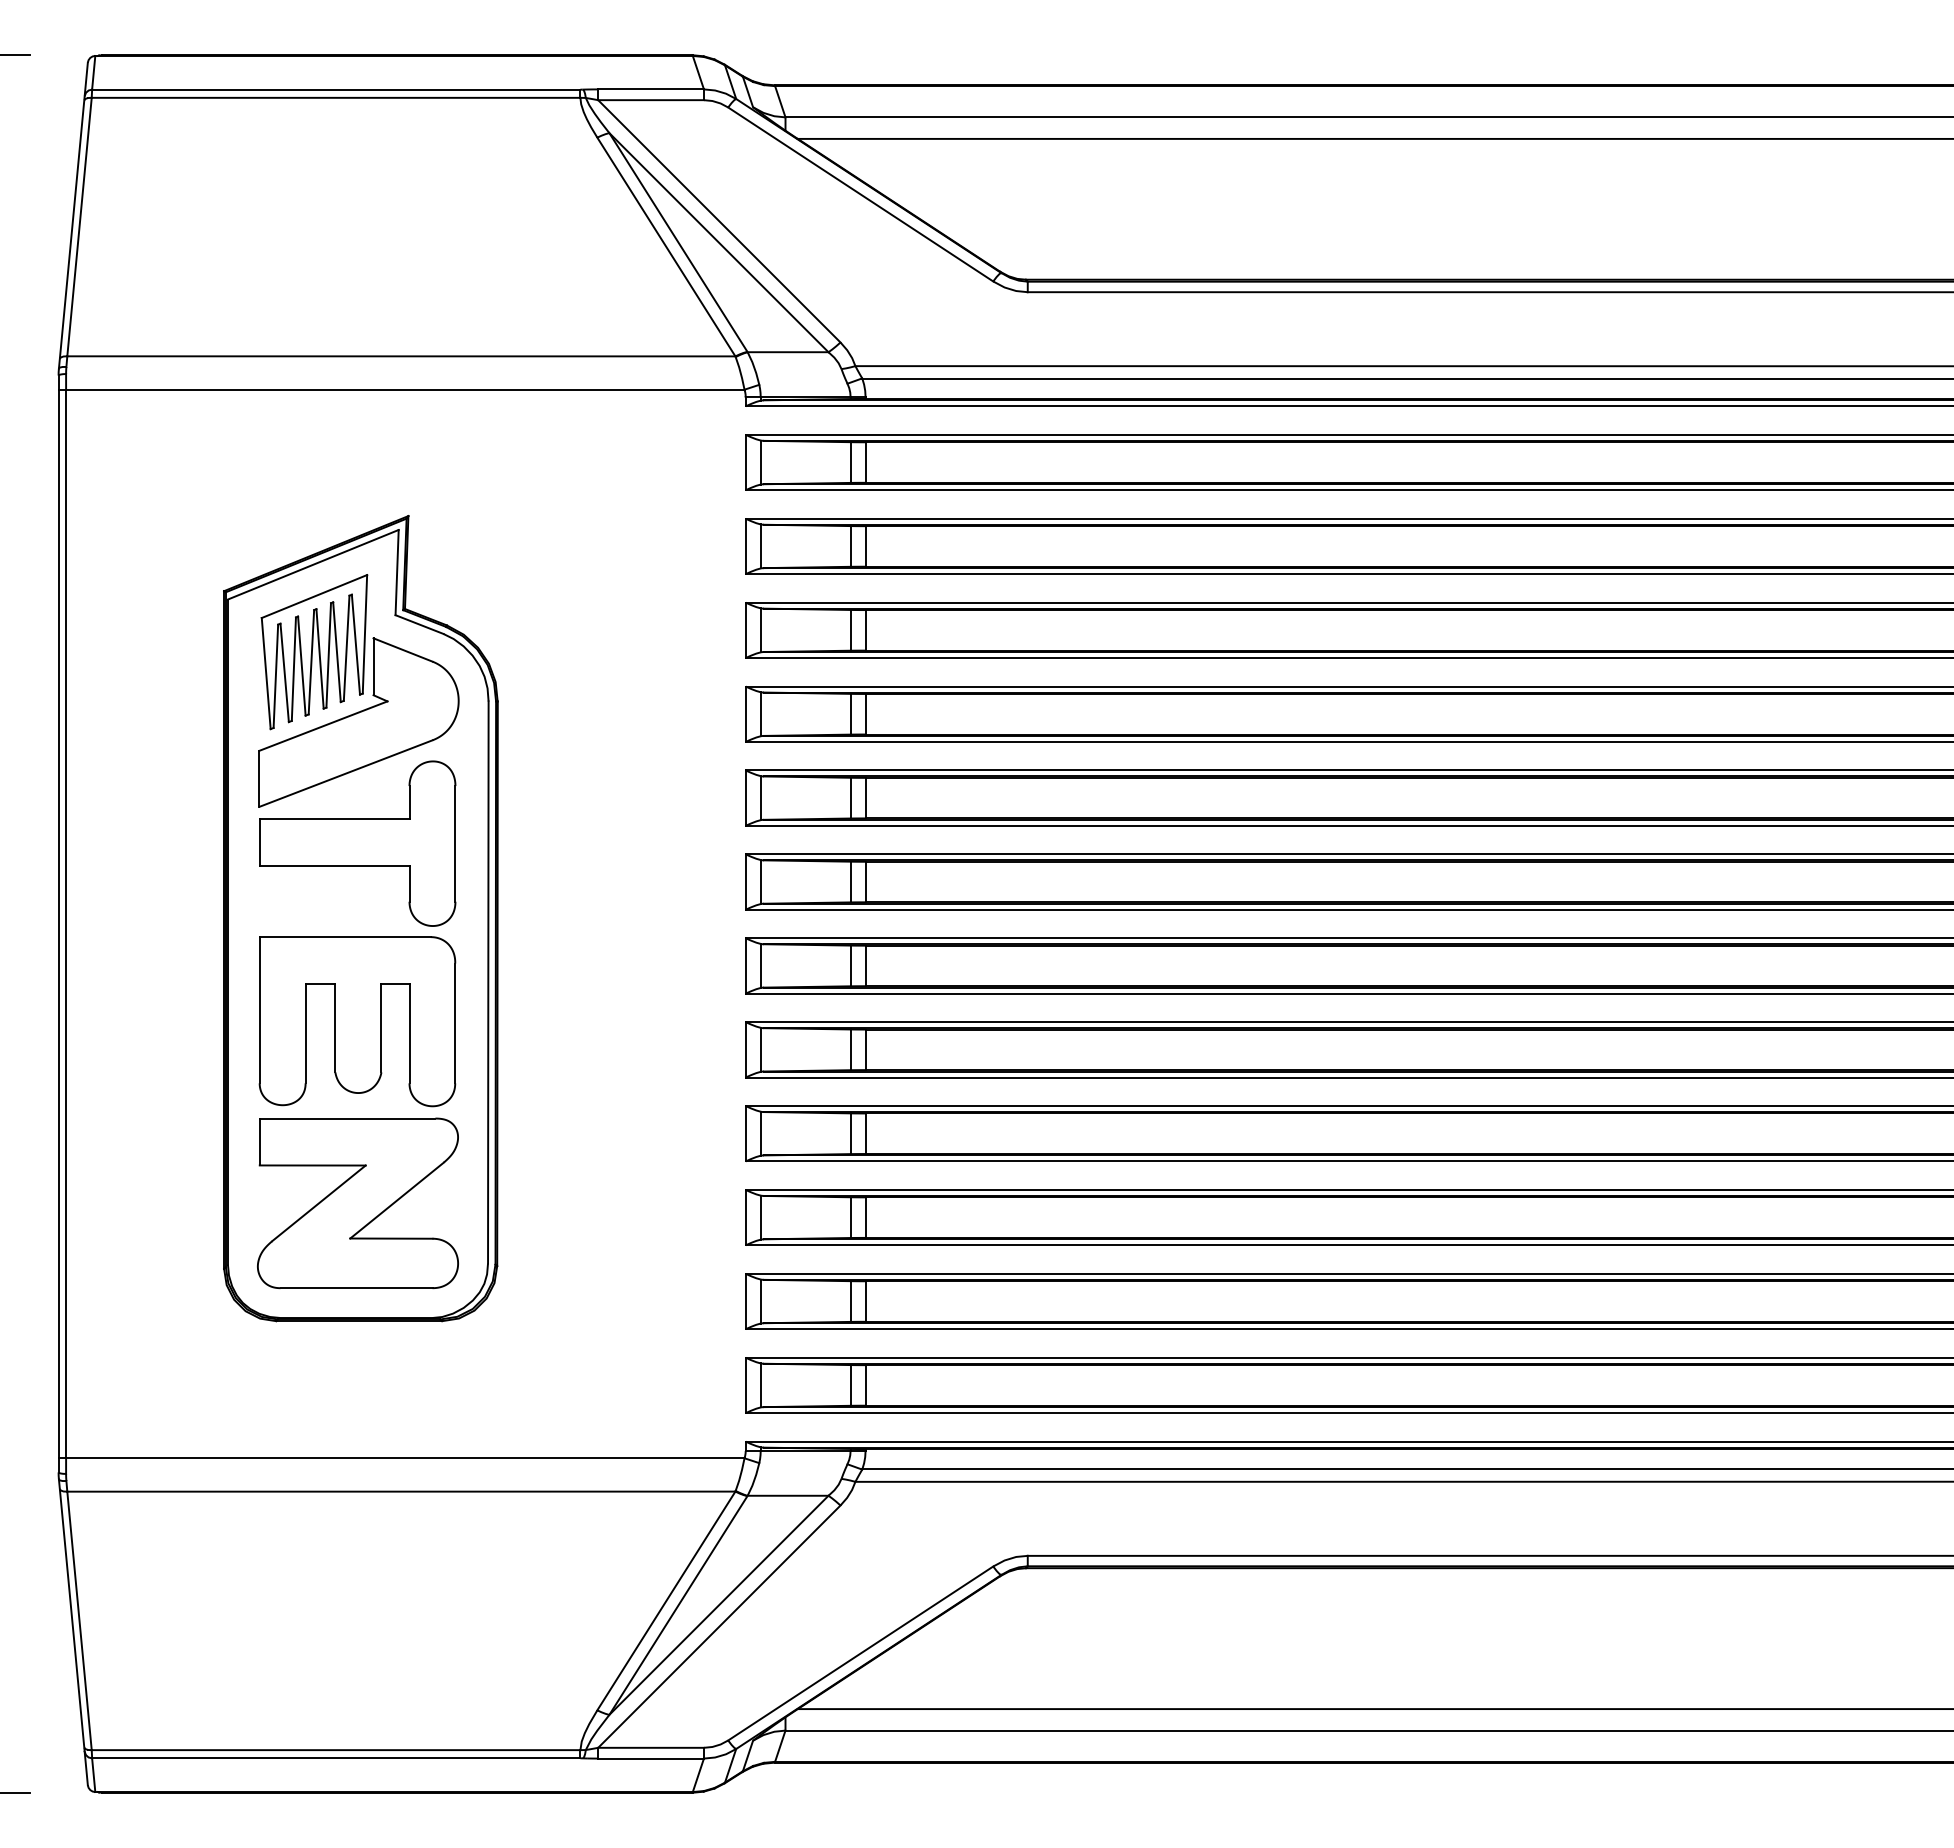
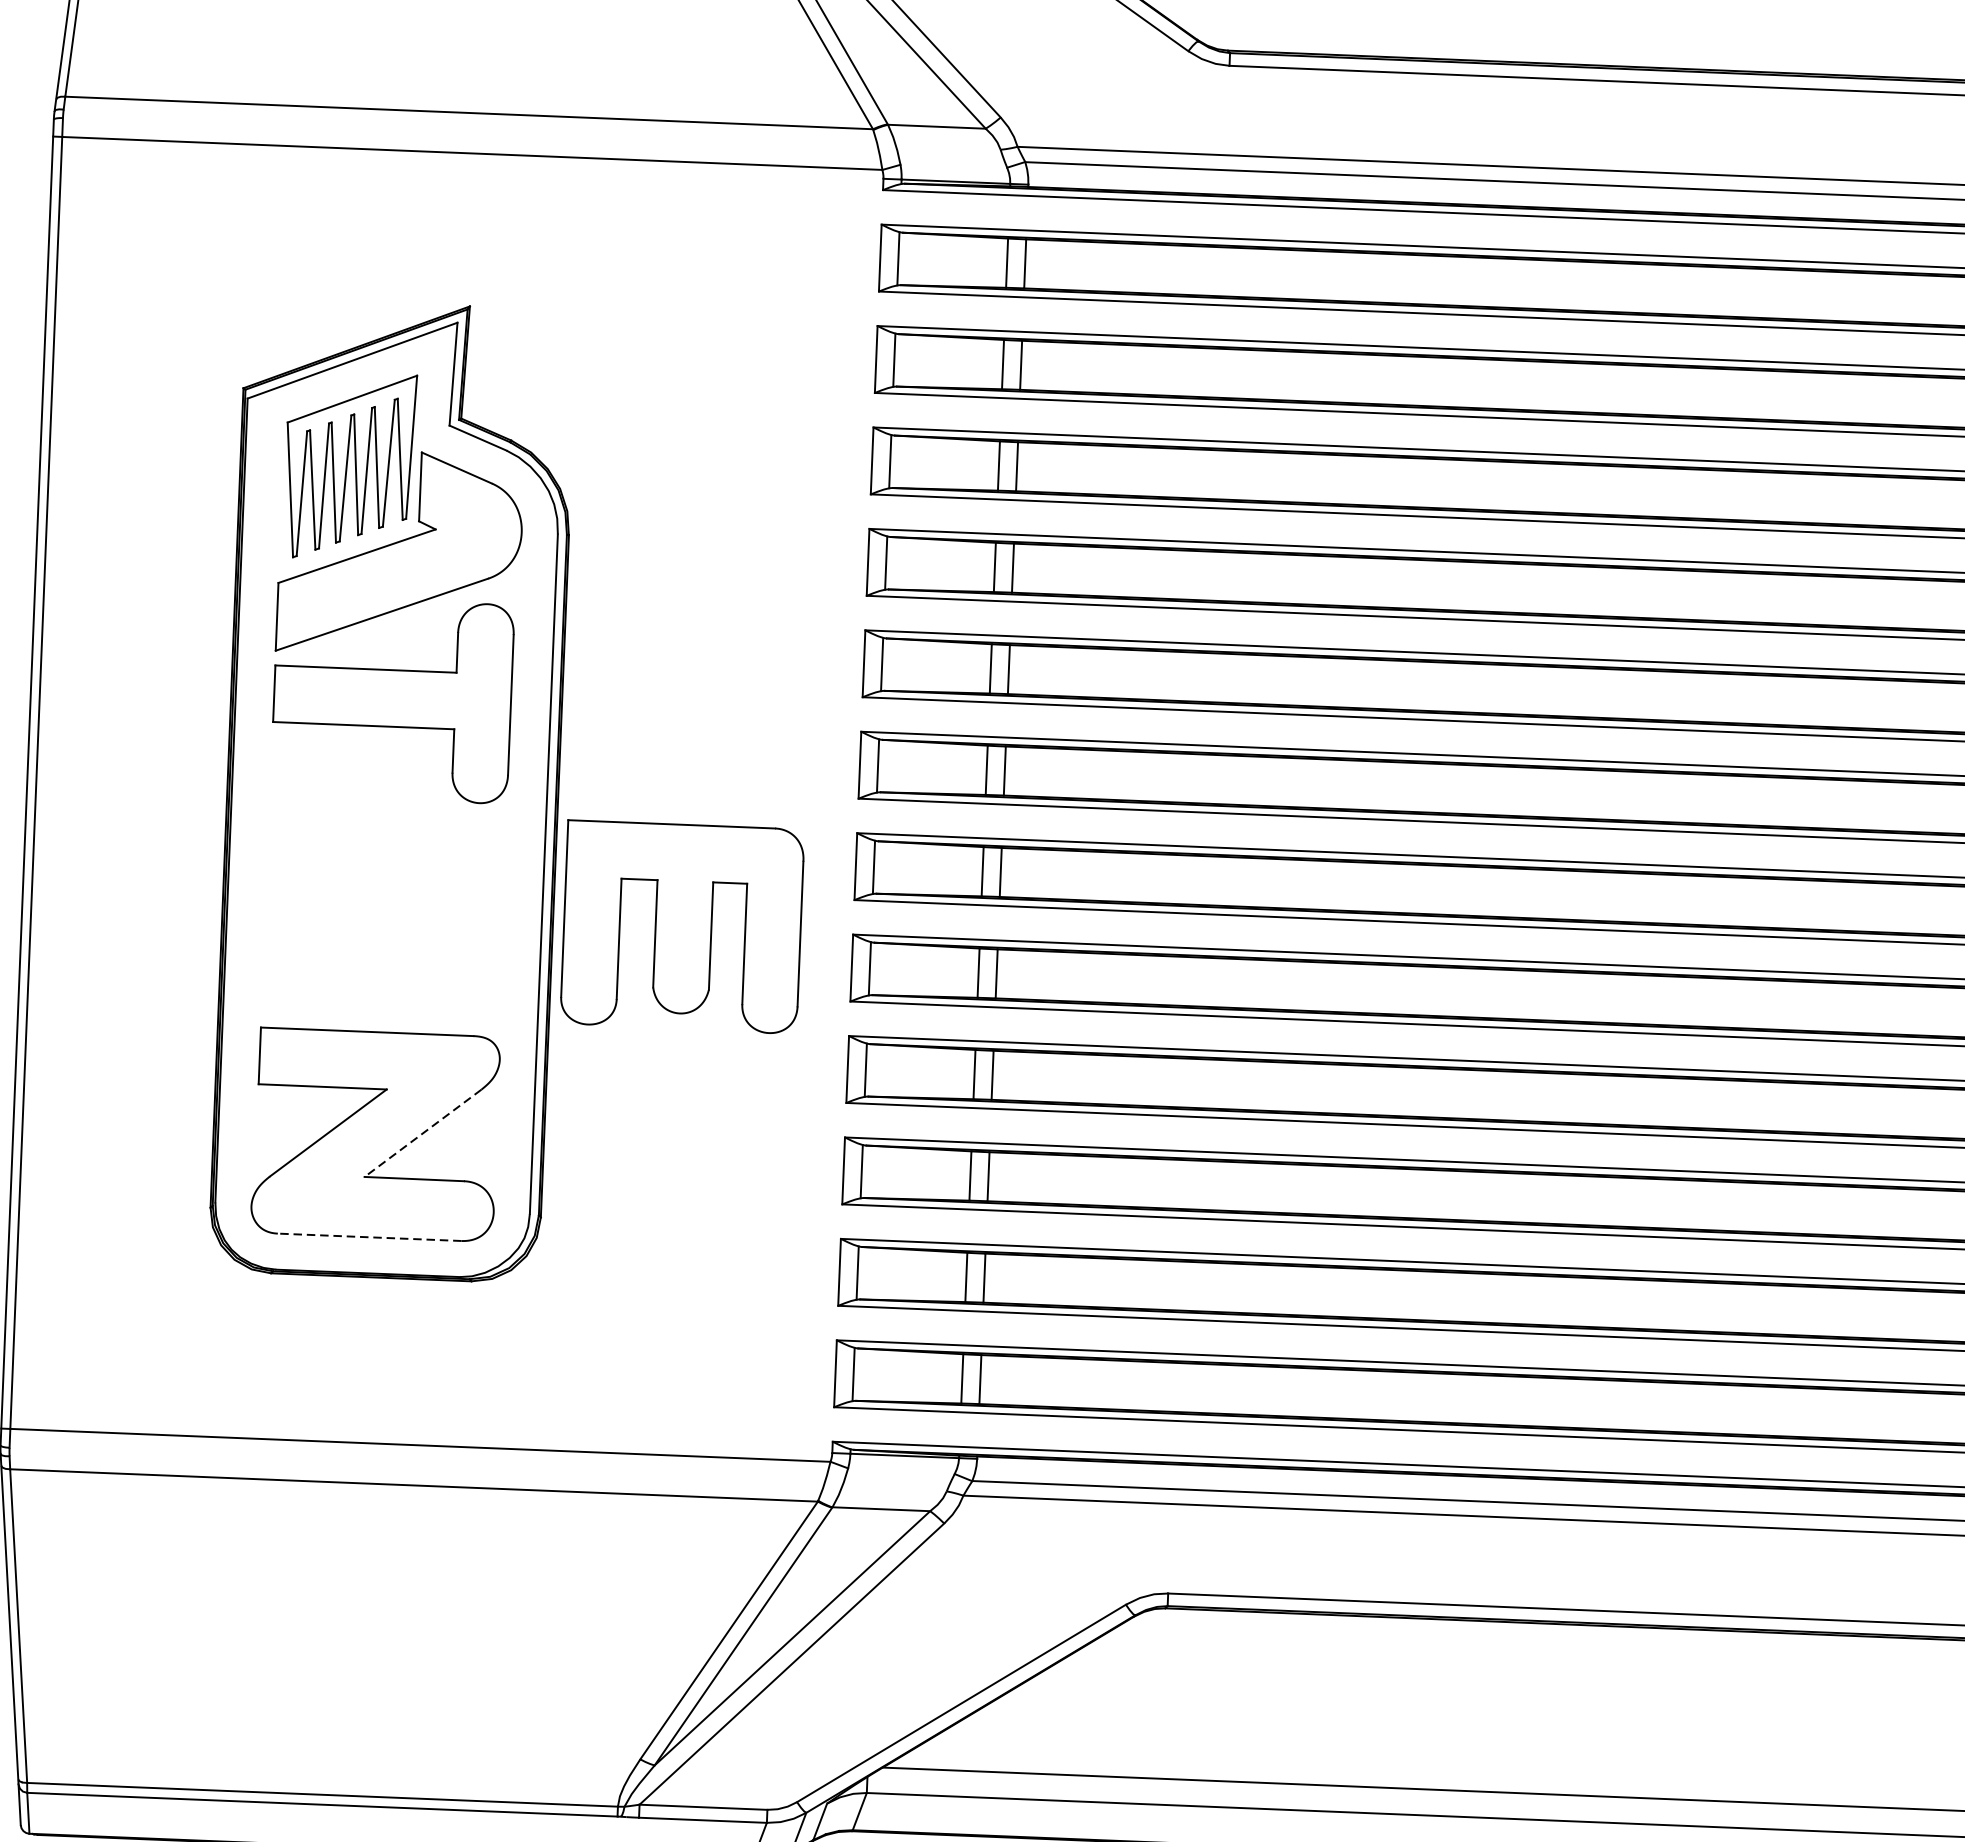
part: (357, 1021) -> (682, 926), moved
line: (396, 1200) -> (422, 1133), solid -> dashed
line: (356, 1288) -> (369, 1237), solid -> dashed

